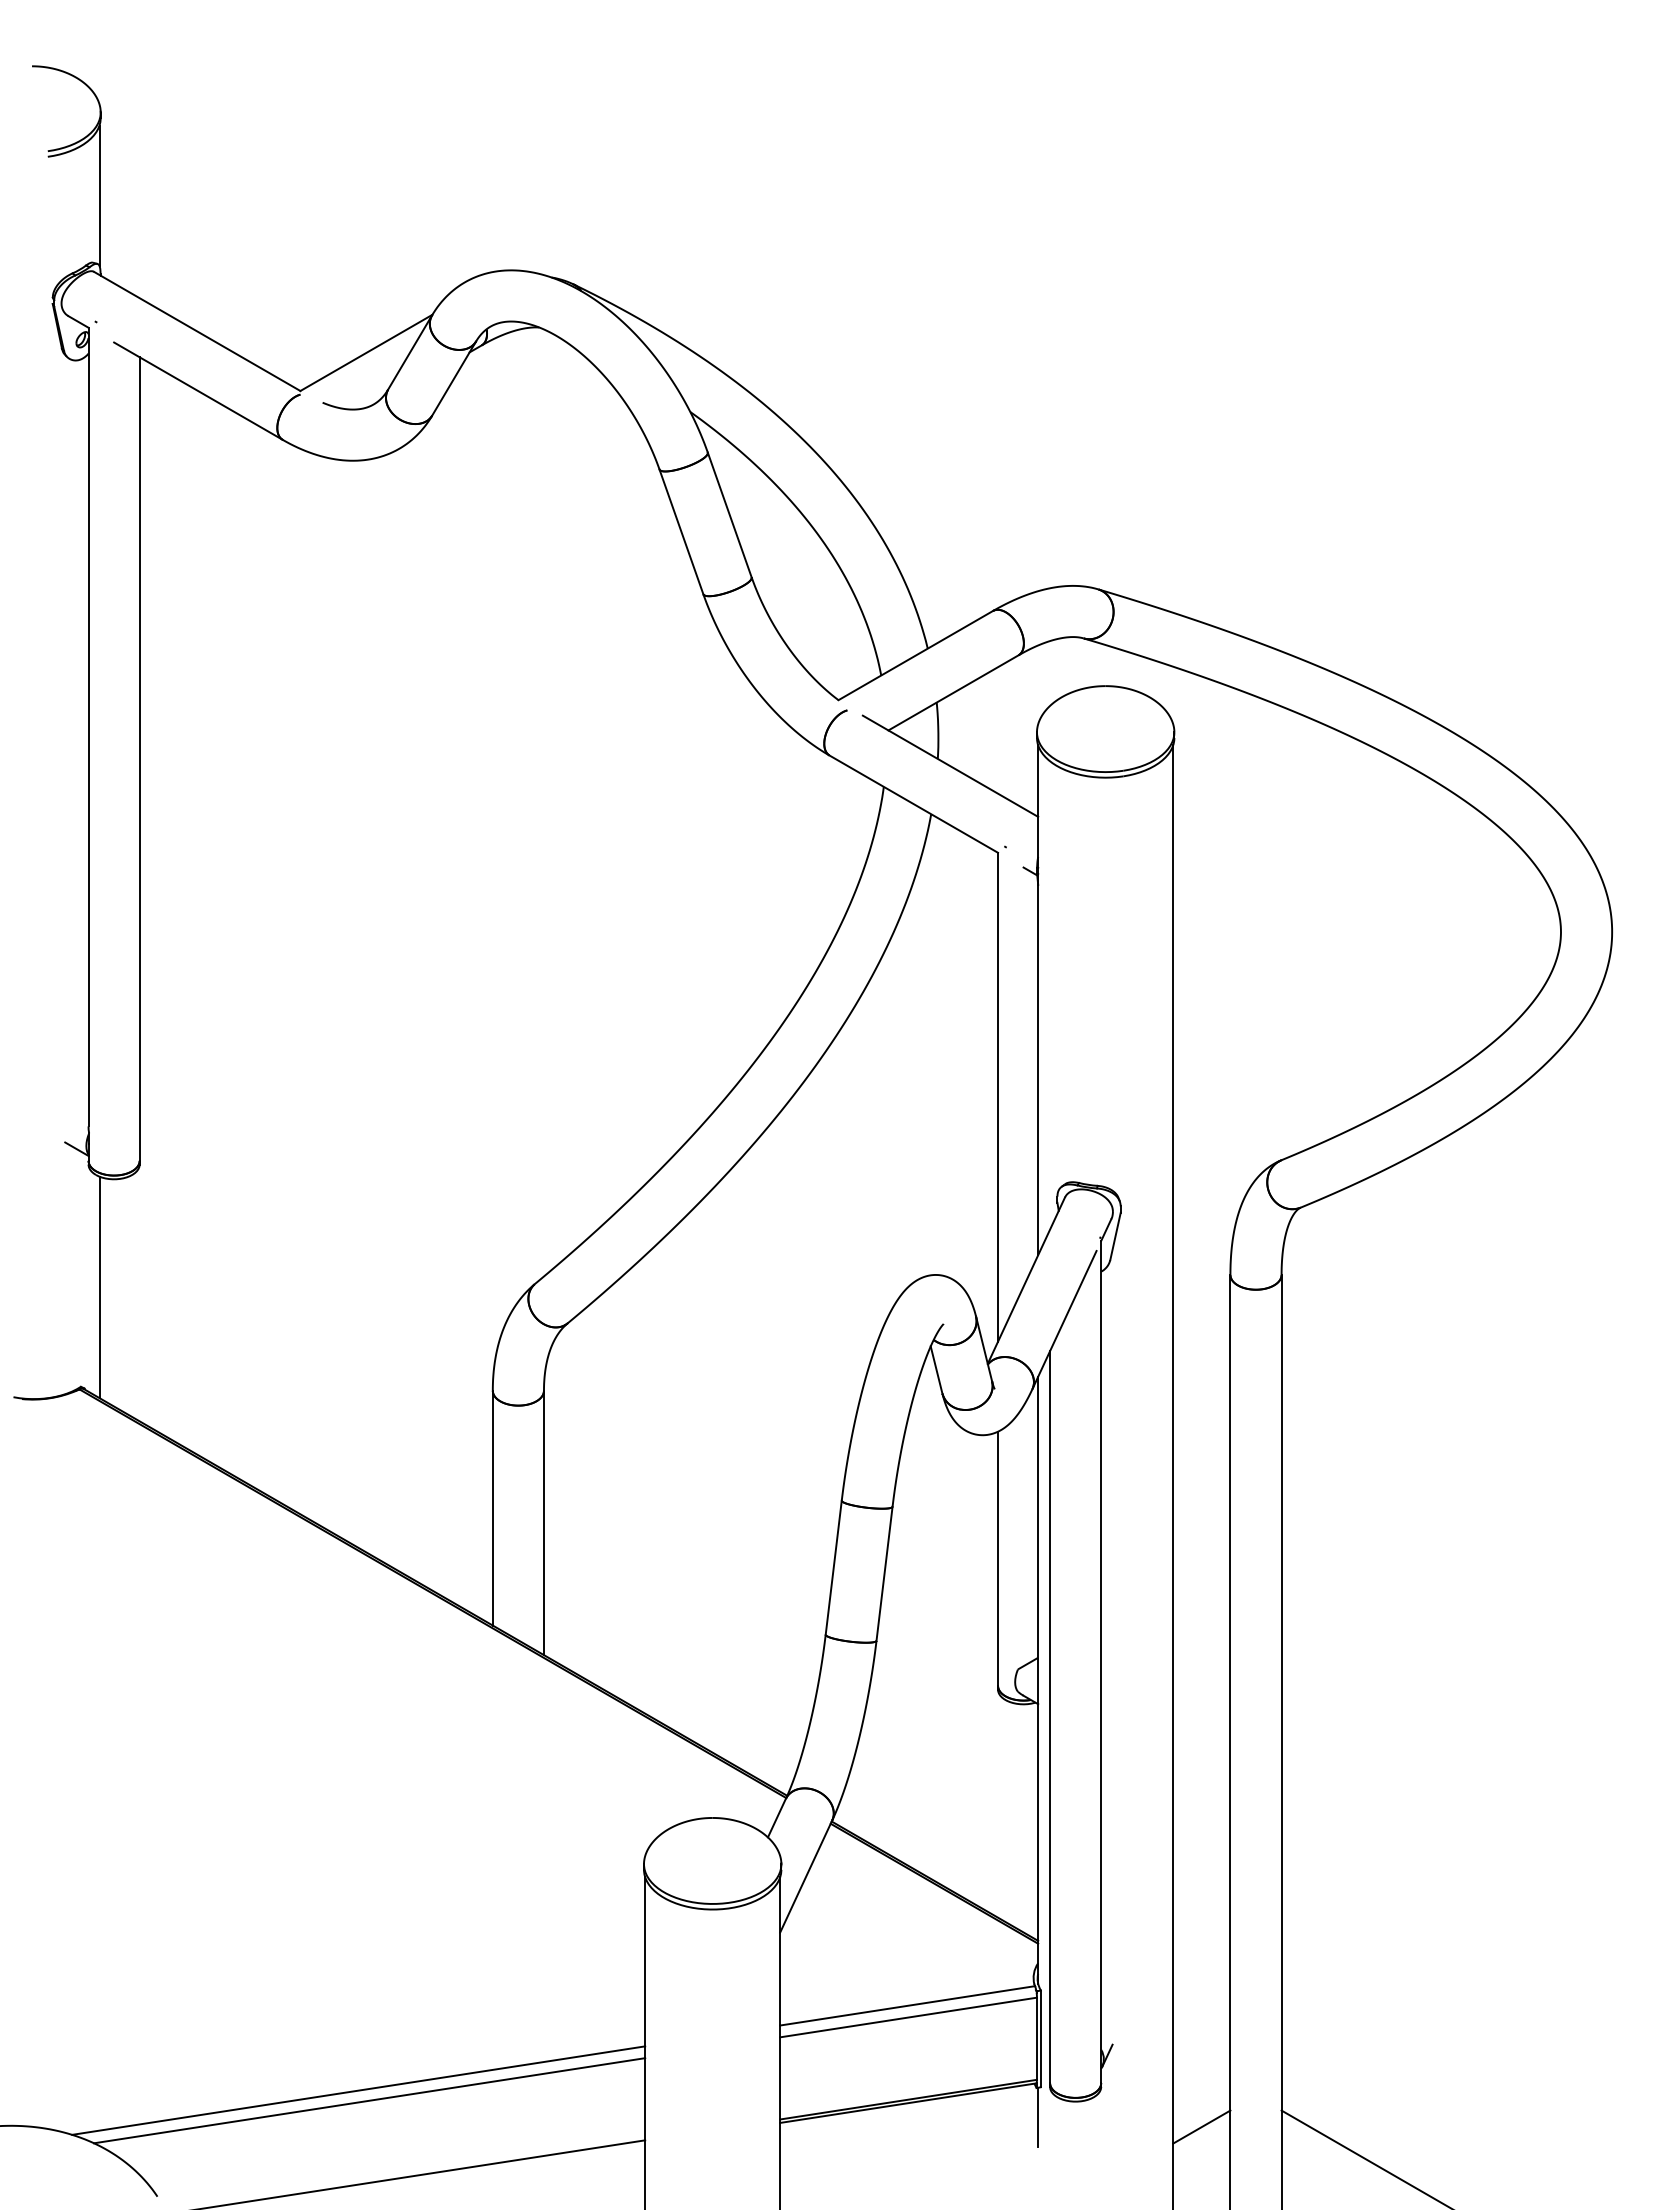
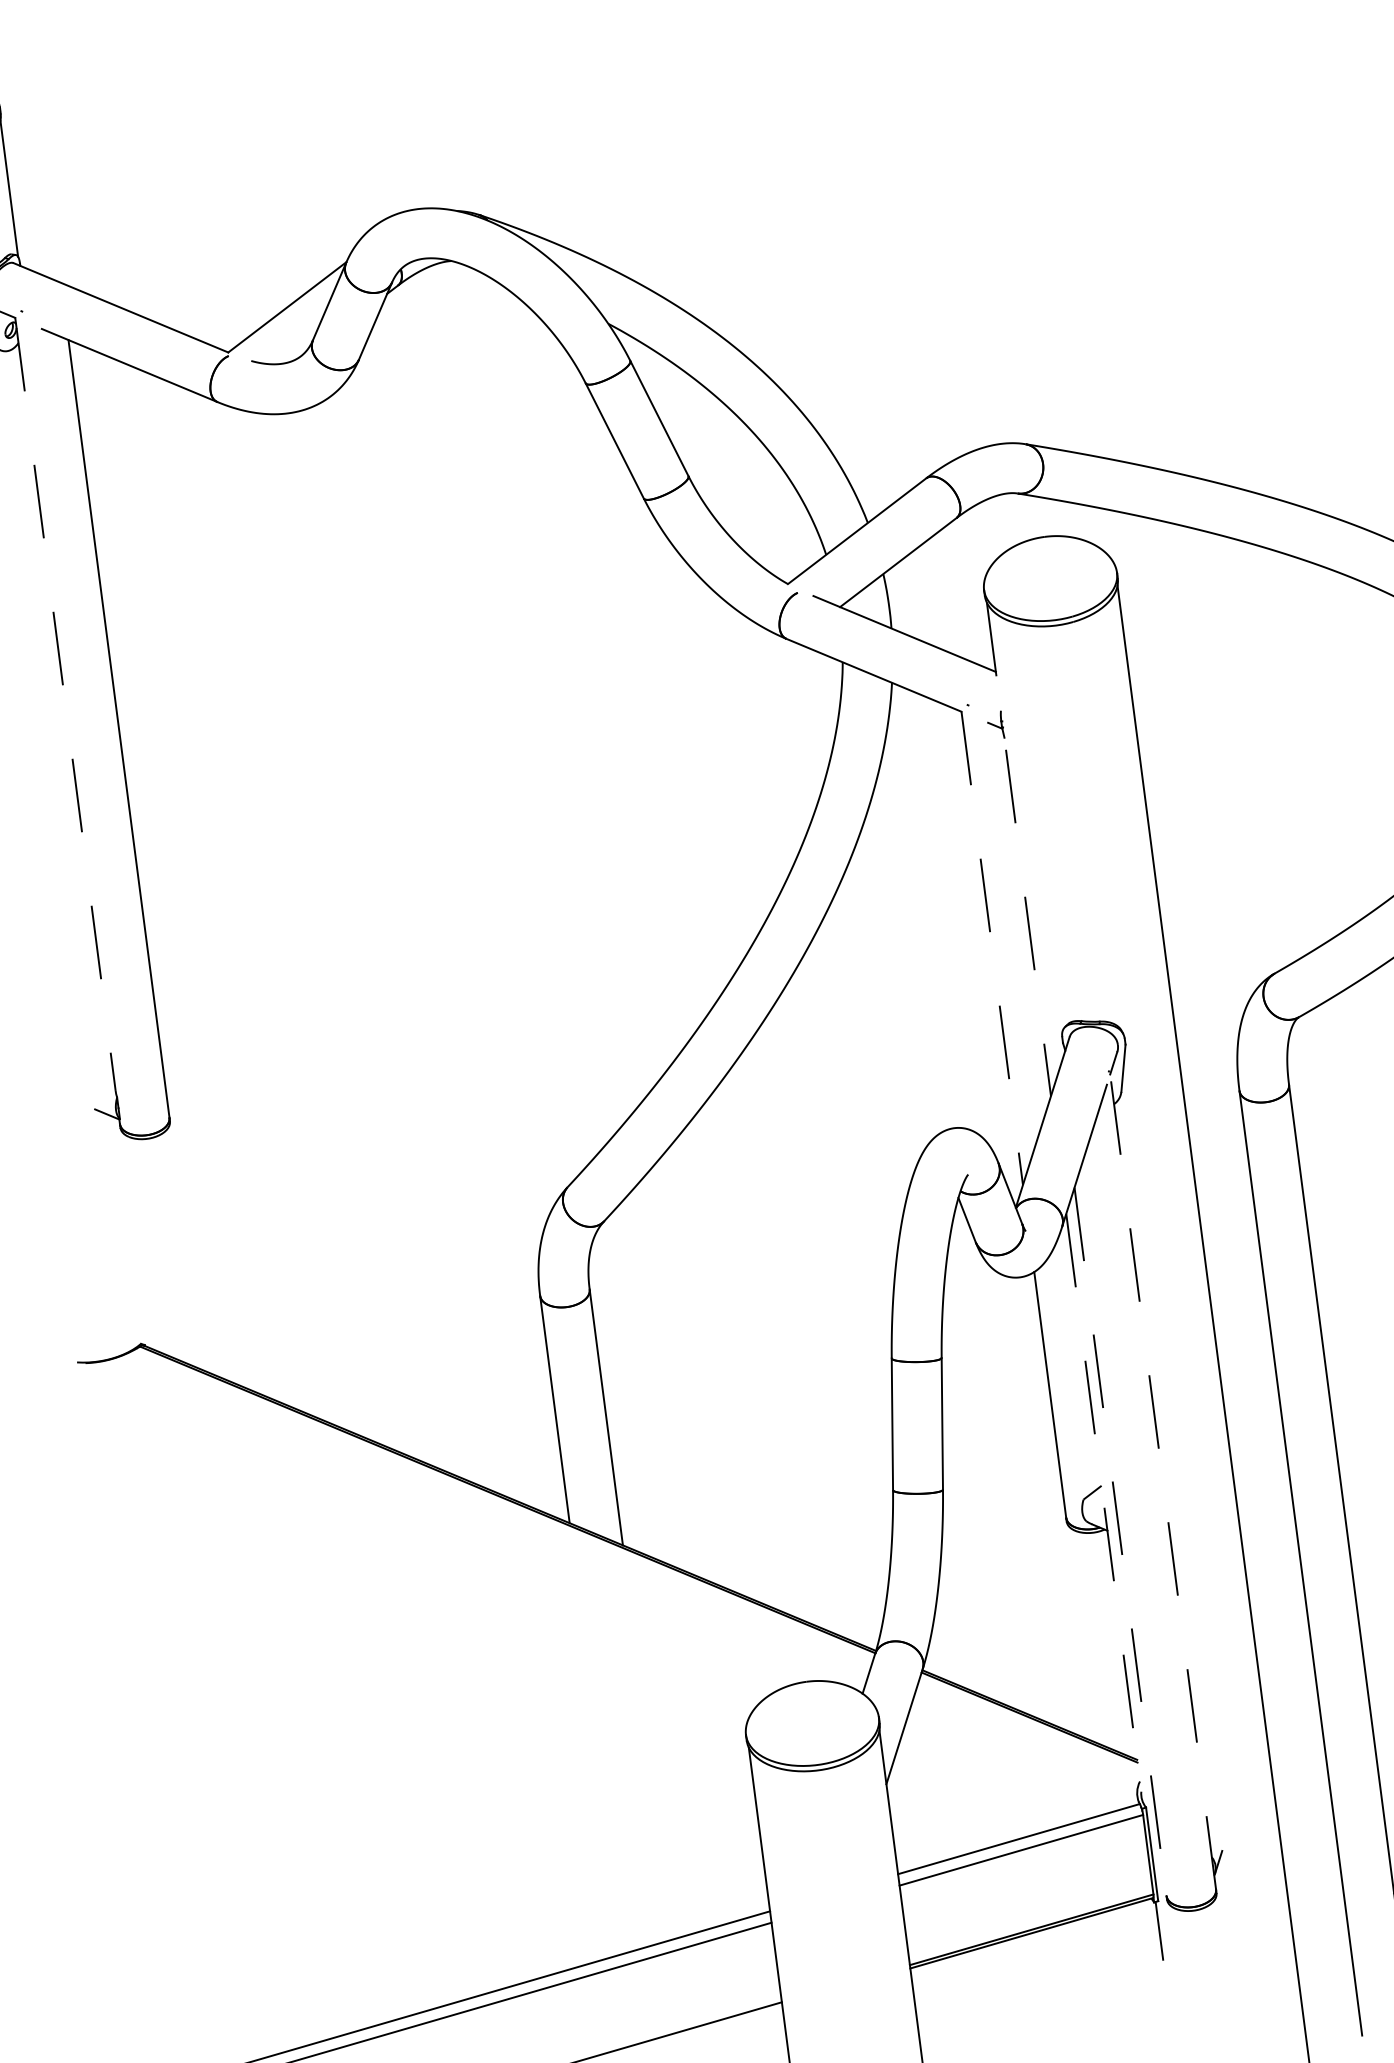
line: (88, 727) -> (65, 704), solid -> dashed
line: (1038, 1000) -> (1019, 849), solid -> dashed
line: (998, 1097) -> (992, 948), solid -> dashed
line: (99, 1287) -> (146, 1245), removed
line: (1101, 1661) -> (1163, 1481), solid -> dashed
line: (1038, 1680) -> (1104, 1507), solid -> dashed
line: (1050, 1717) -> (1121, 1542), solid -> dashed
line: (1201, 2126) -> (1318, 1918), removed

